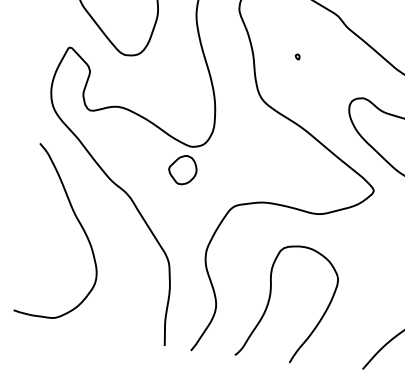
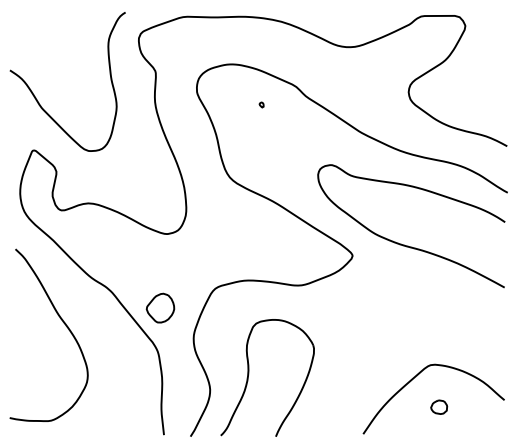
part: (297, 56) -> (261, 104), moved
part: (182, 169) -> (160, 307), moved
part: (270, 297) -> (249, 374), moved

